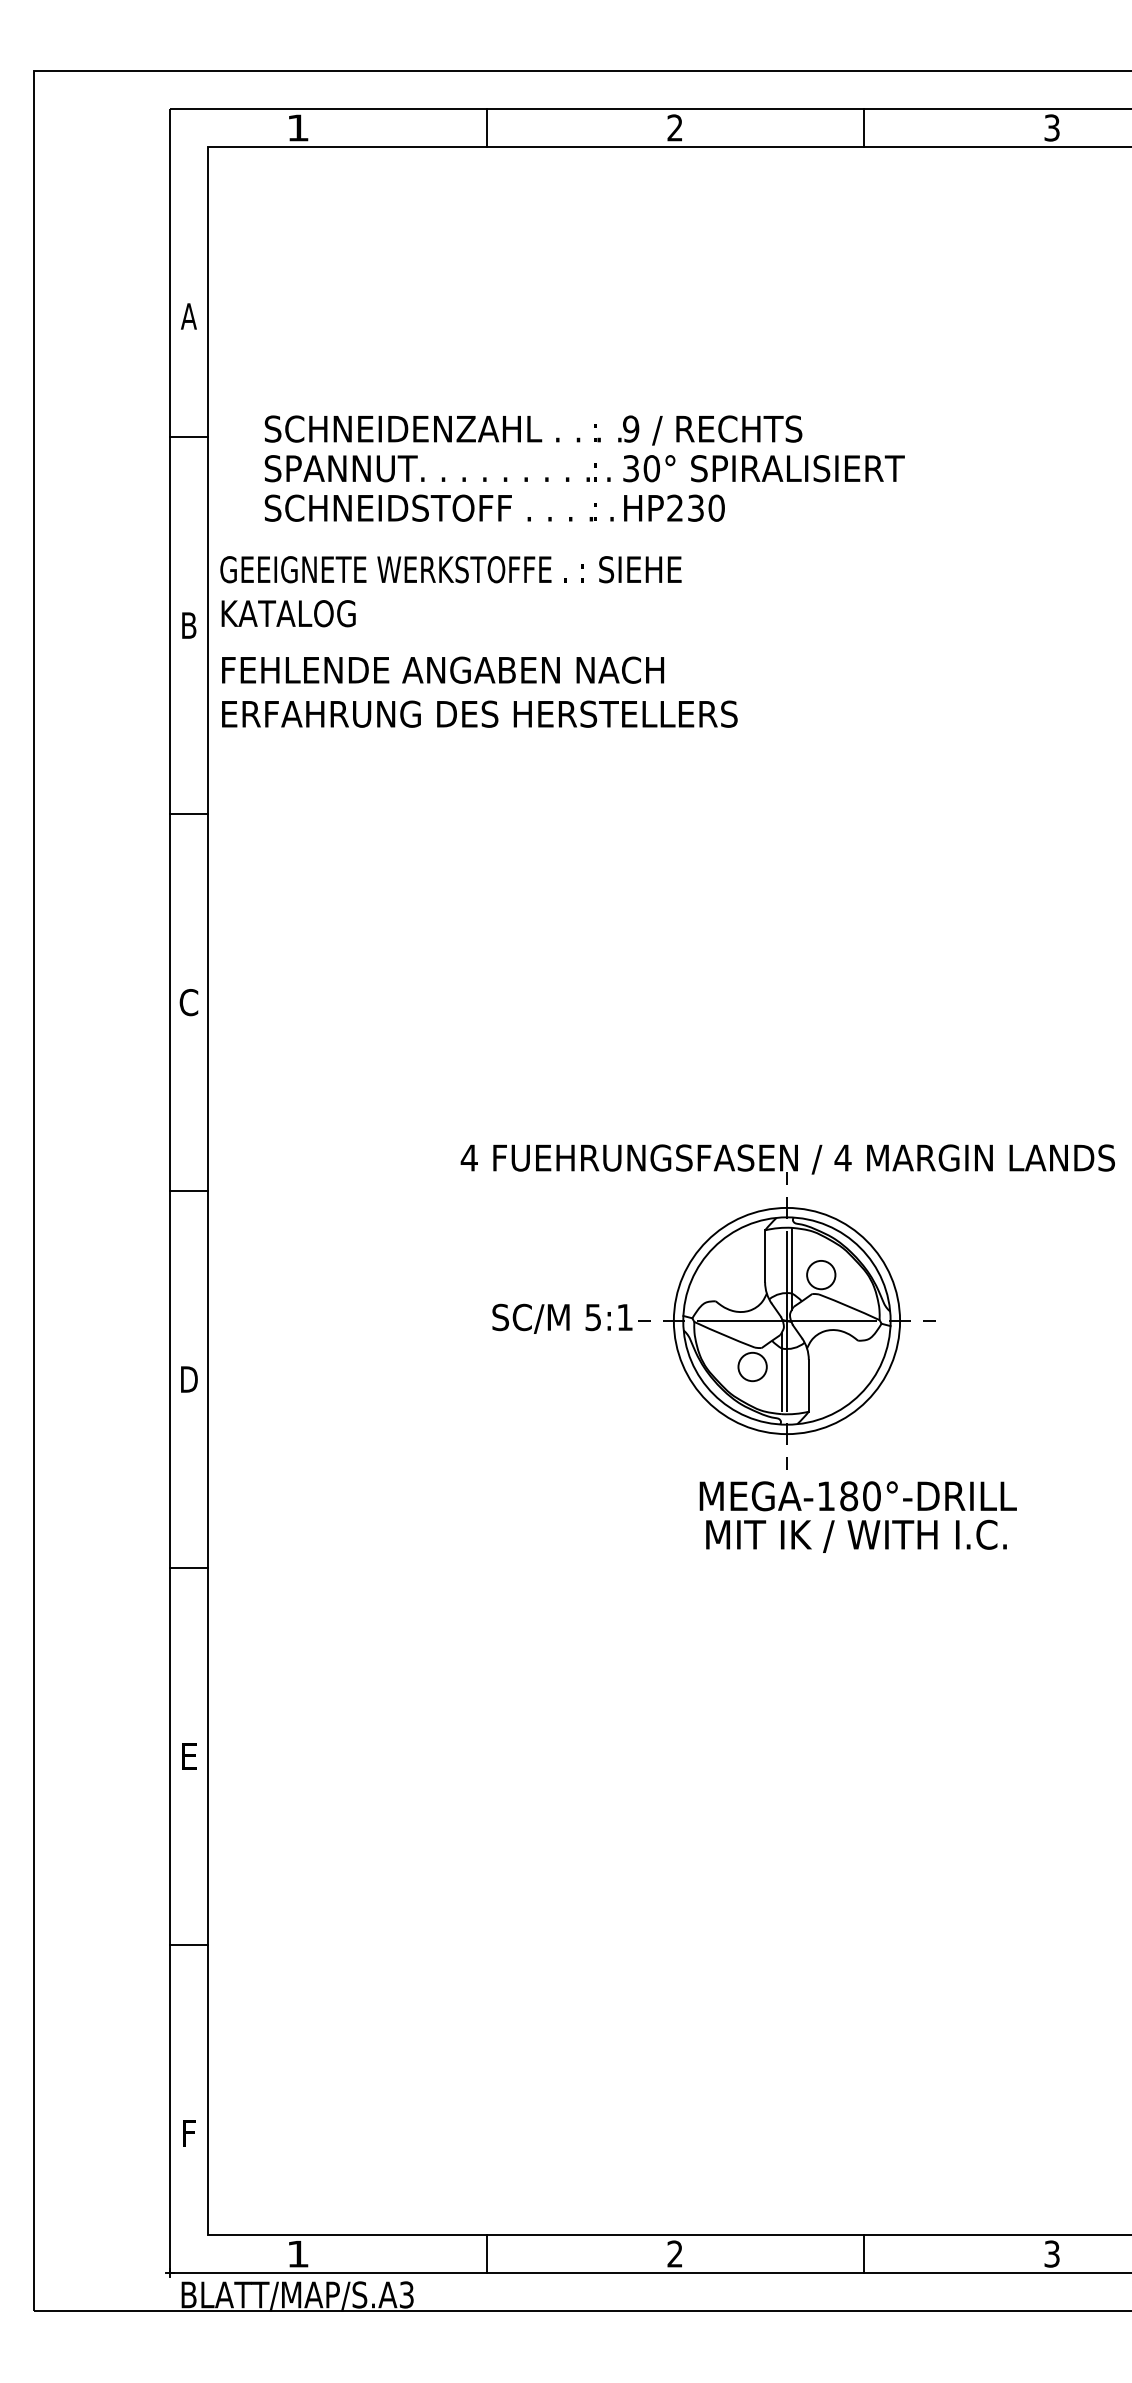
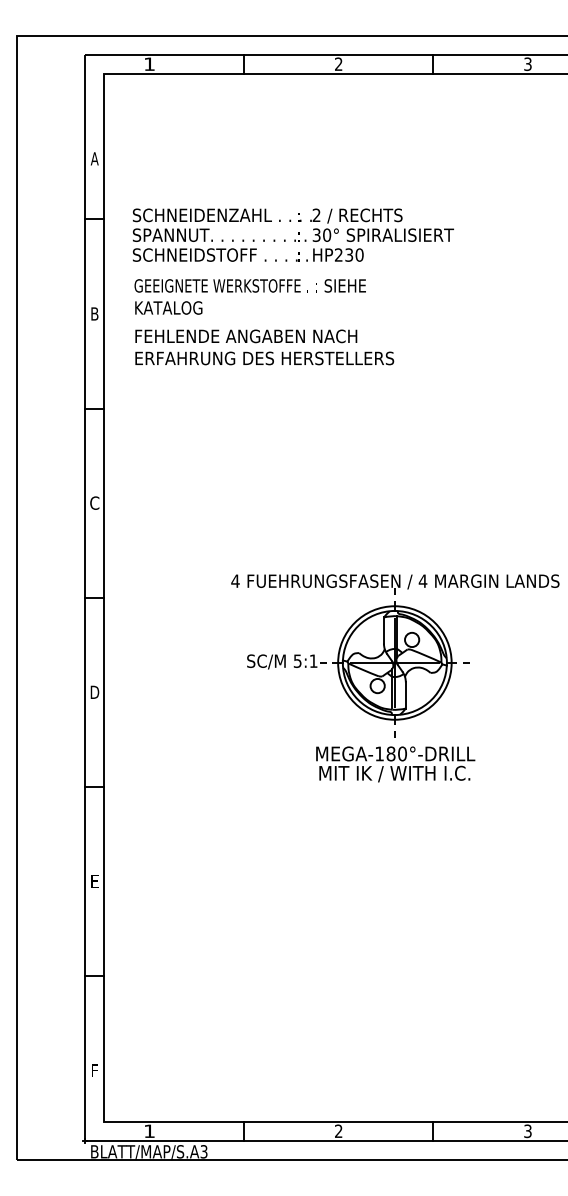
text: (630, 429) -> (316, 215), 9 -> 2
text: (479, 642) -> (264, 322), moved
text: (857, 1517) -> (395, 764), moved

